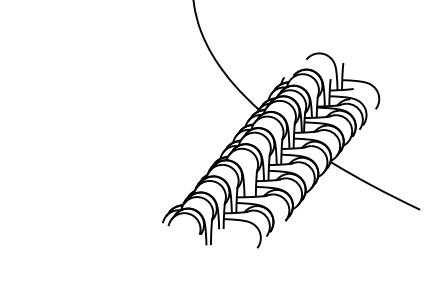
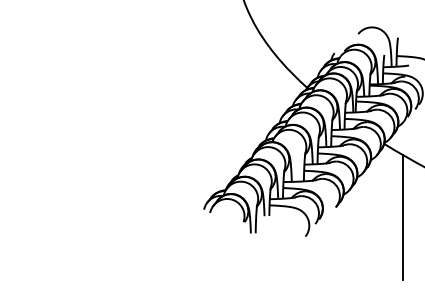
line: (348, 230) -> (403, 217), added

